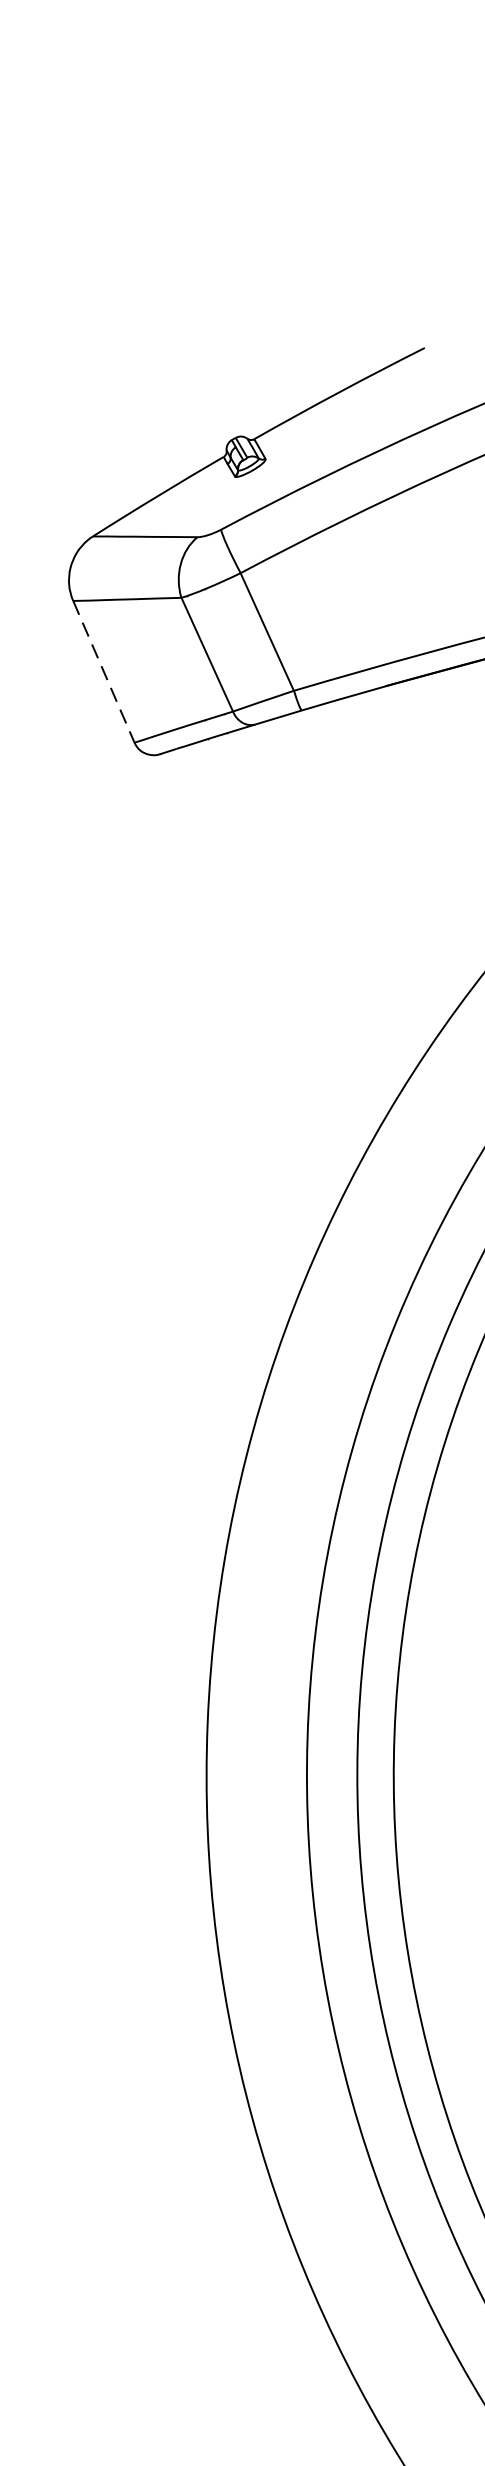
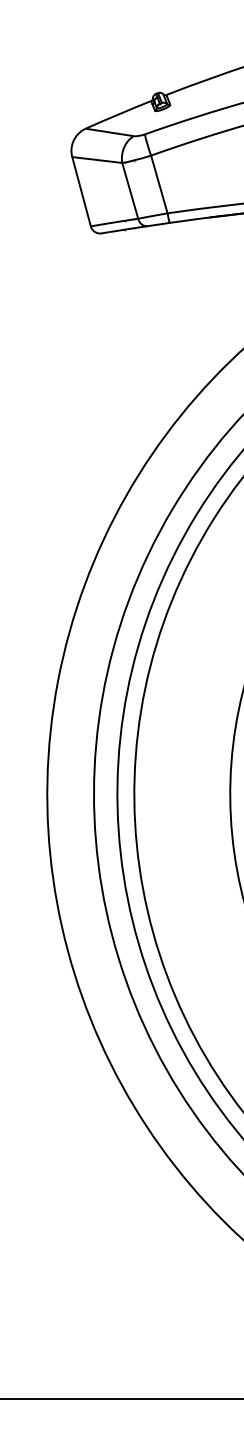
line: (103, 671) -> (81, 191), dashed -> solid

